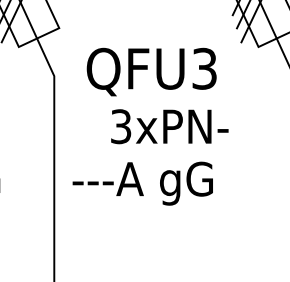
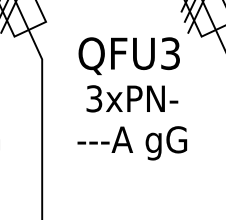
text: (150, 72) -> (128, 56), moved
text: (143, 183) -> (132, 143), moved

